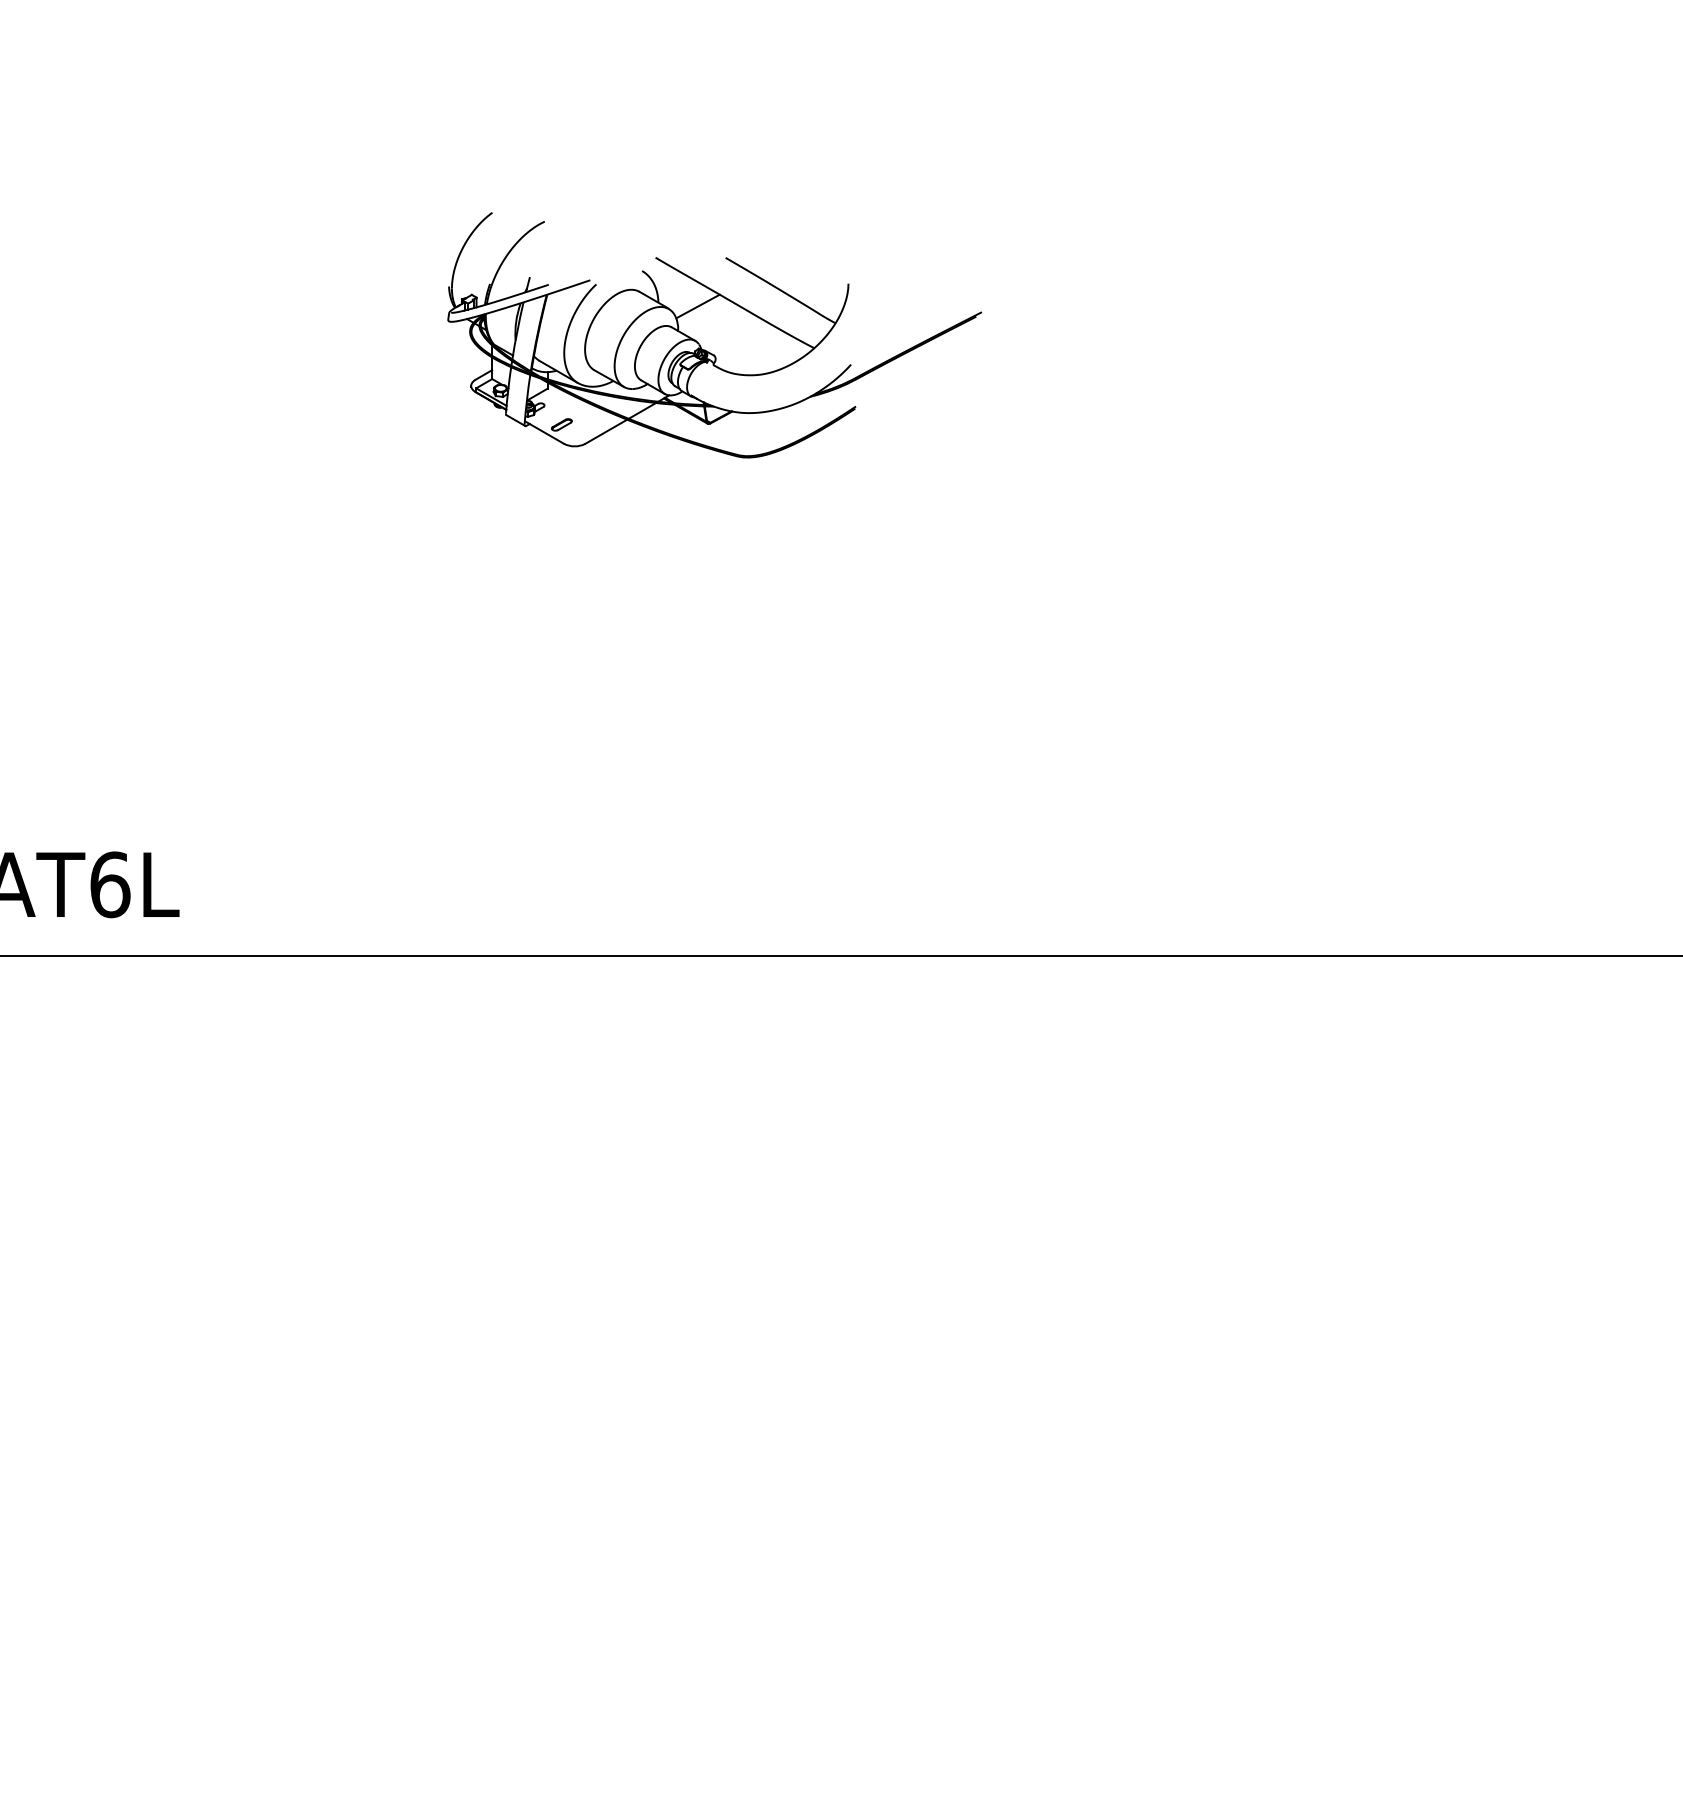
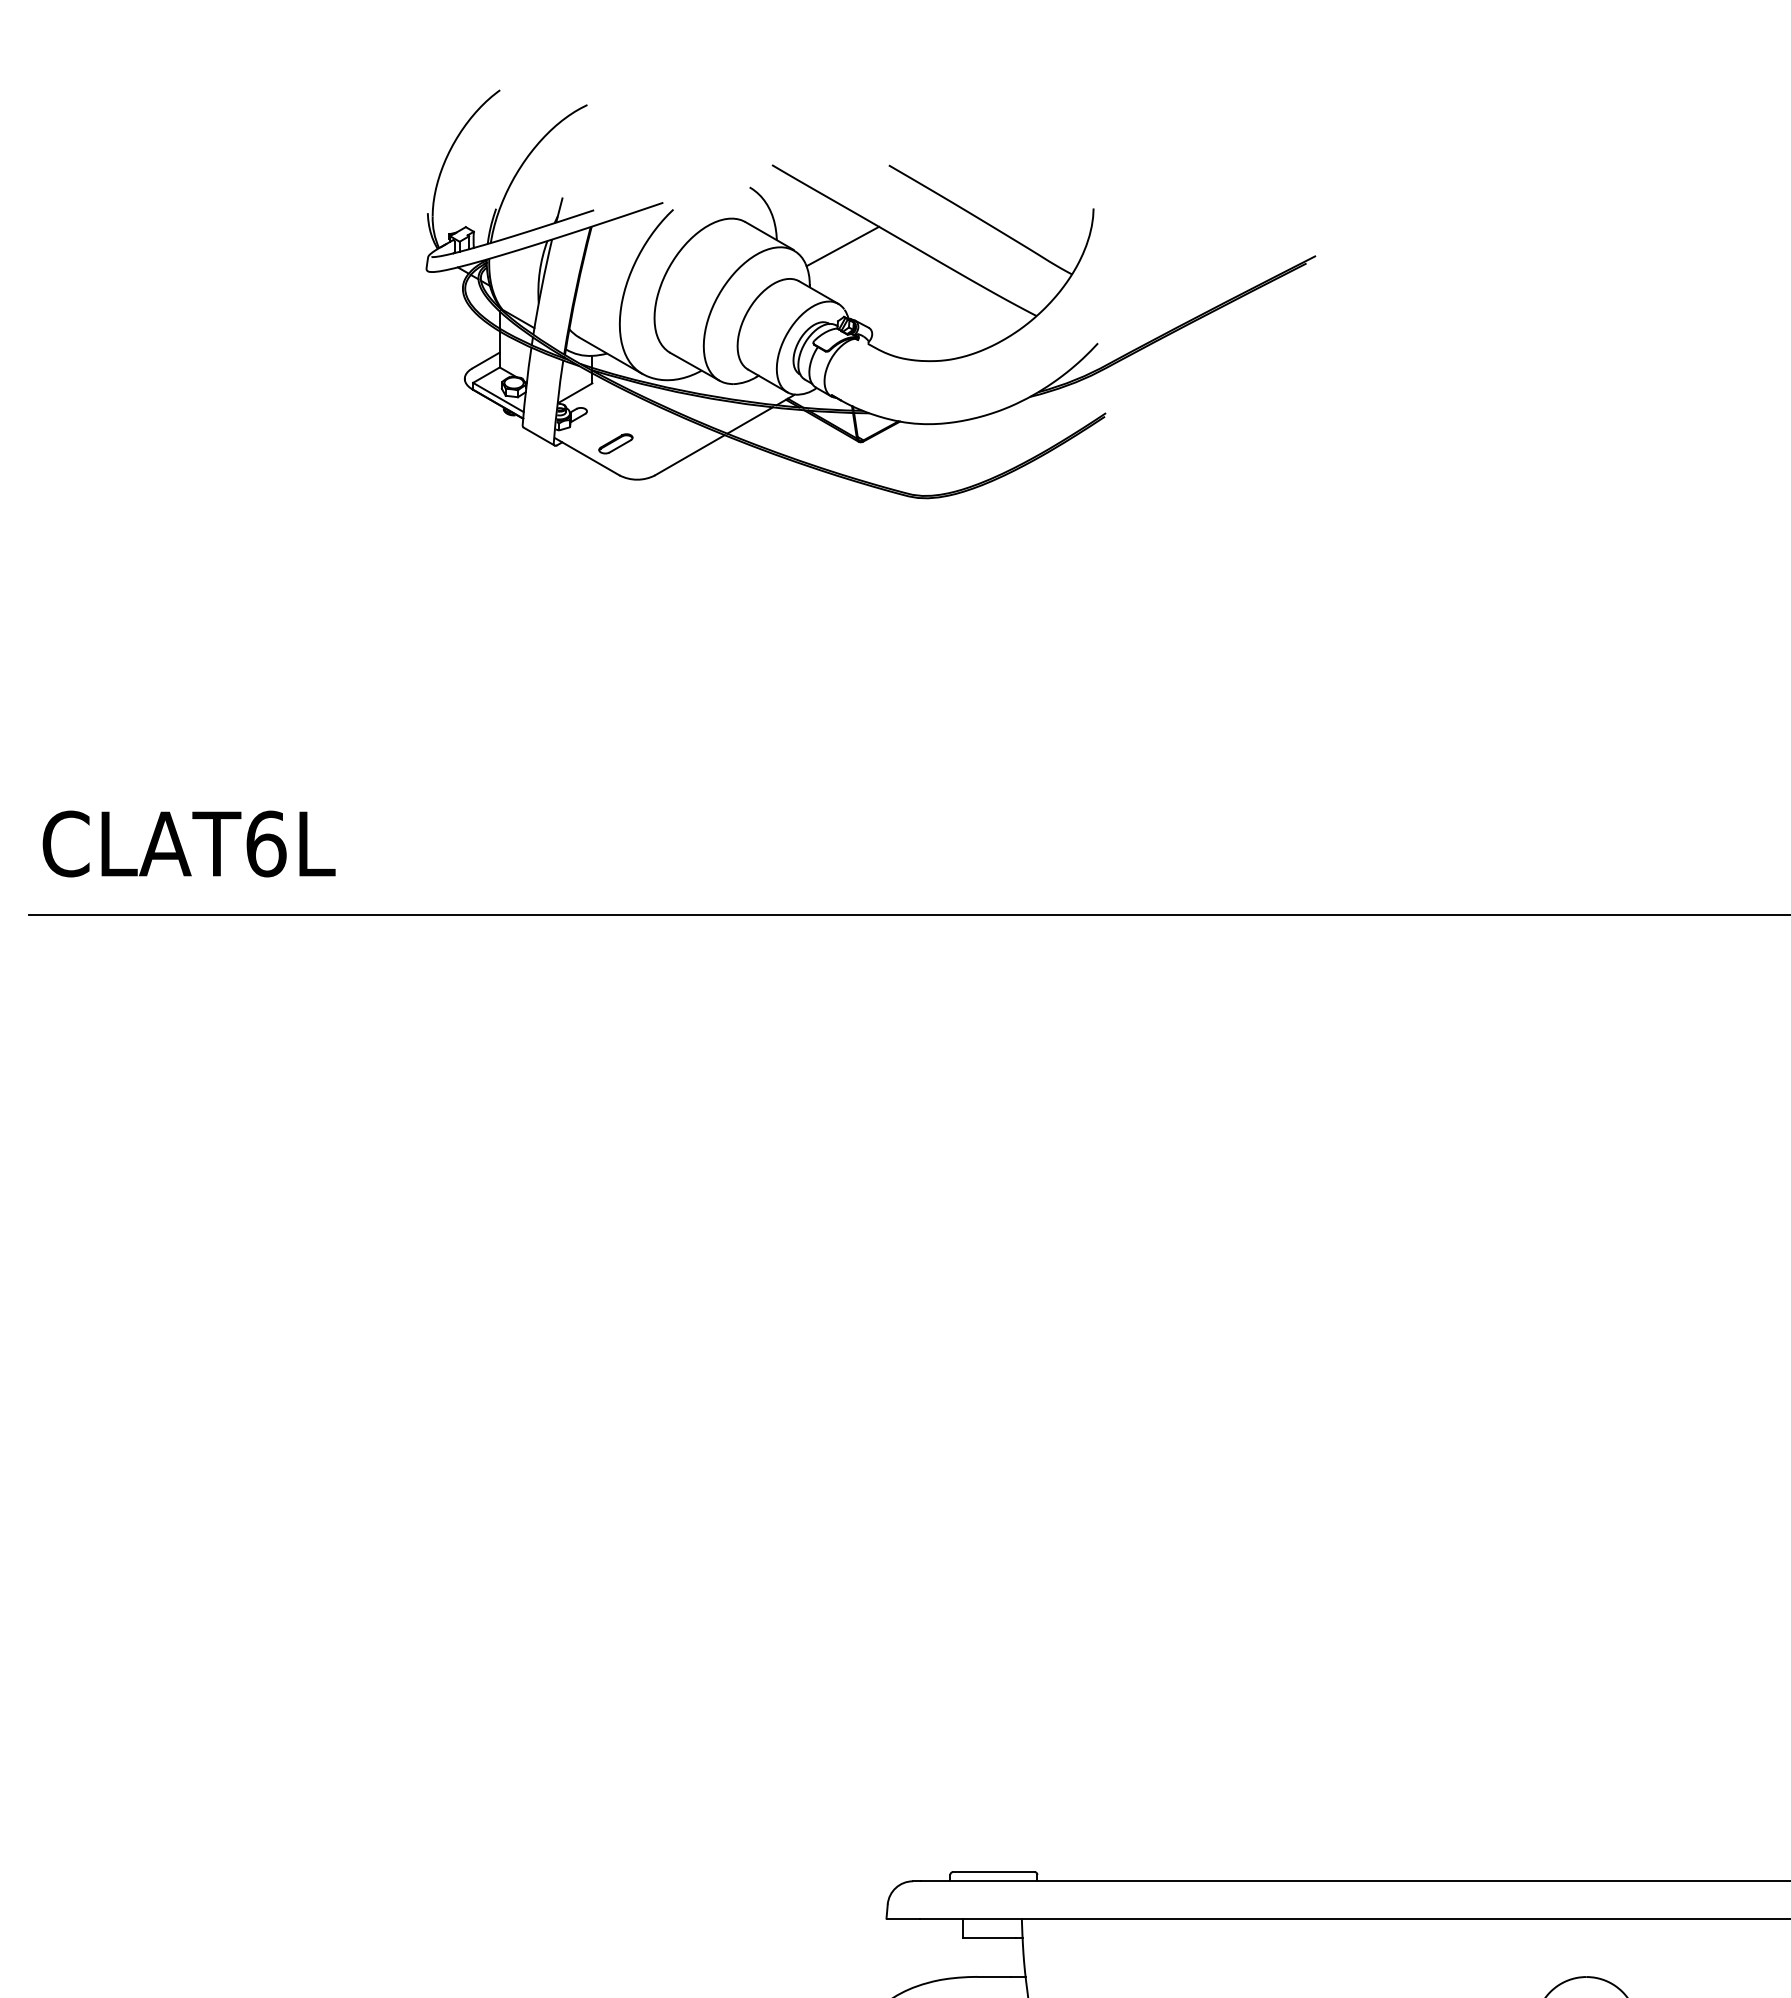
part: (714, 335) -> (870, 294), size x1.67

